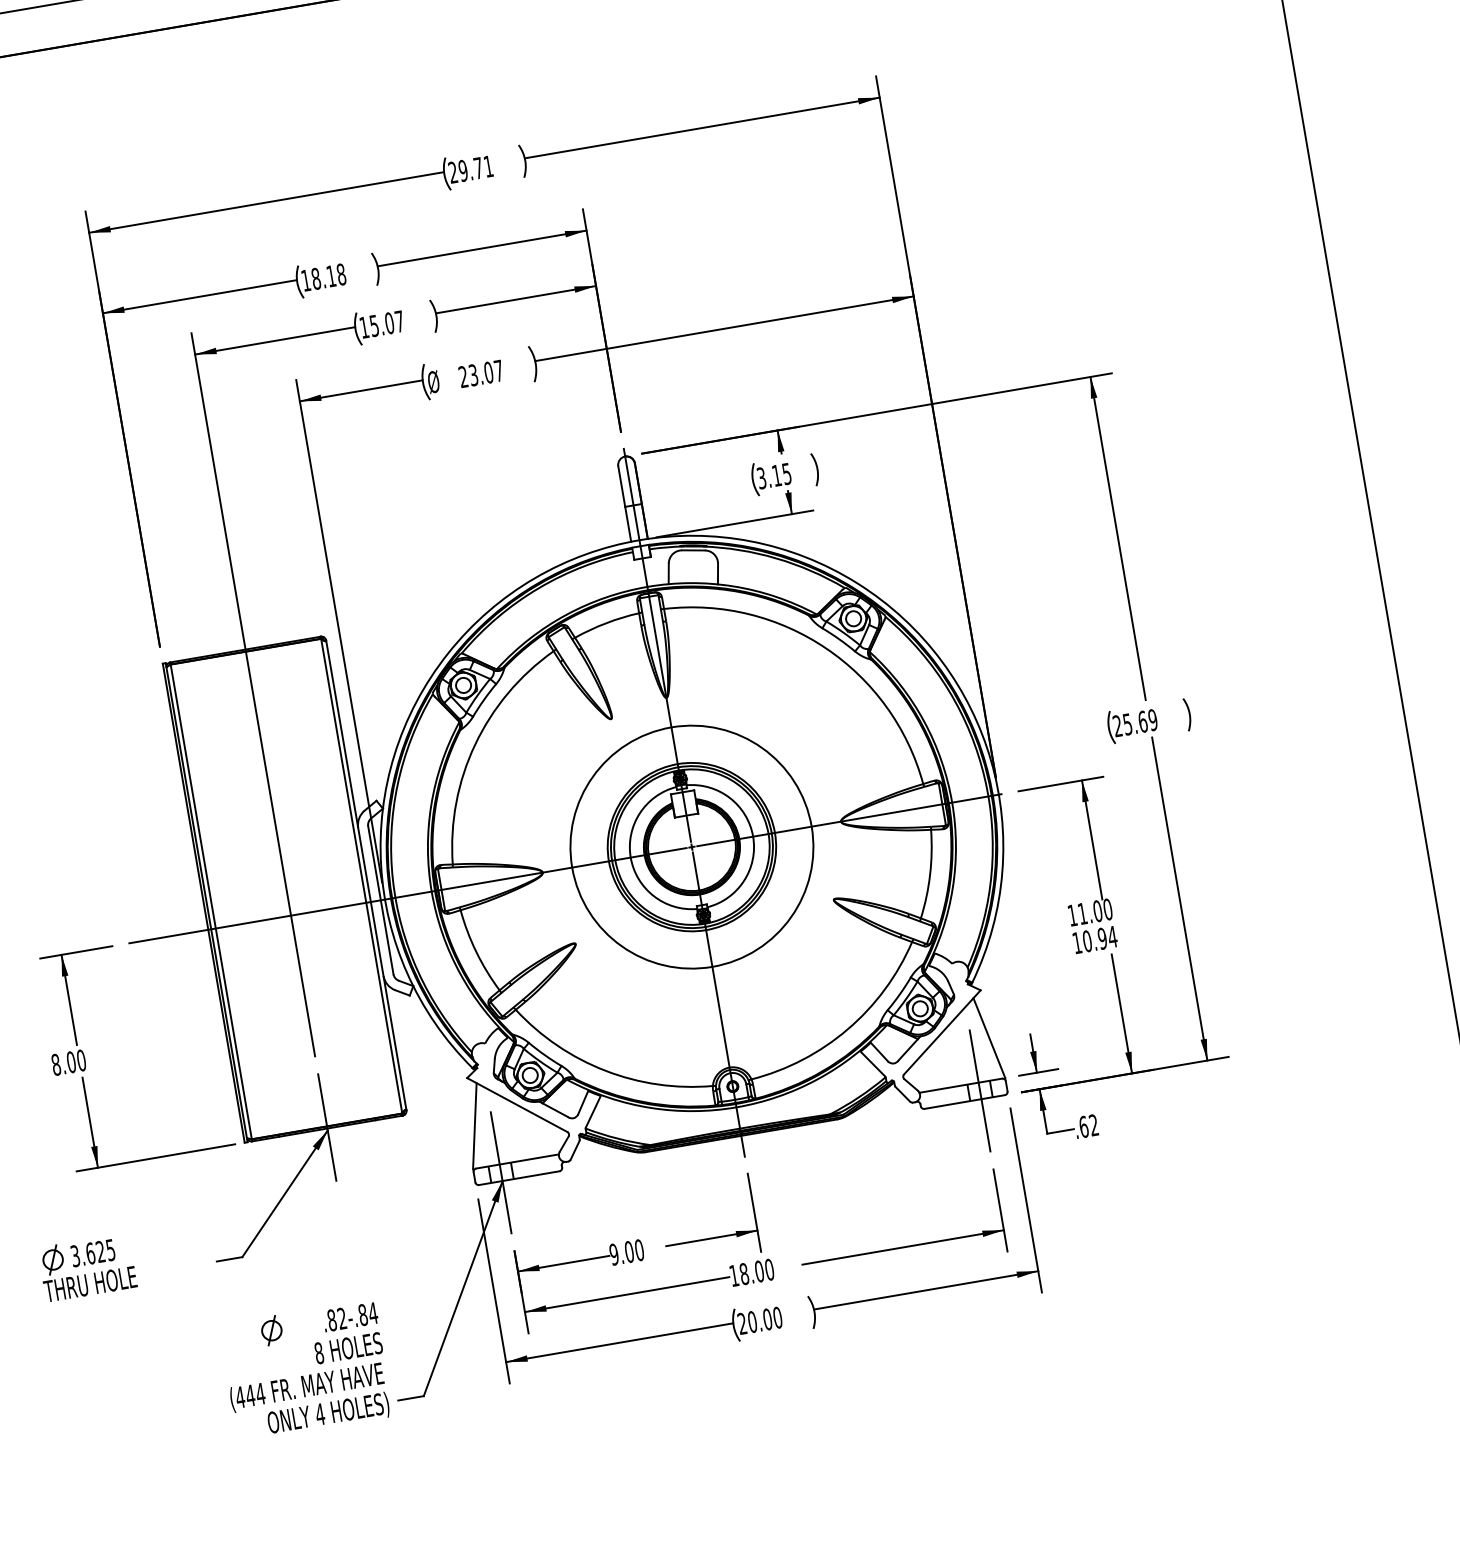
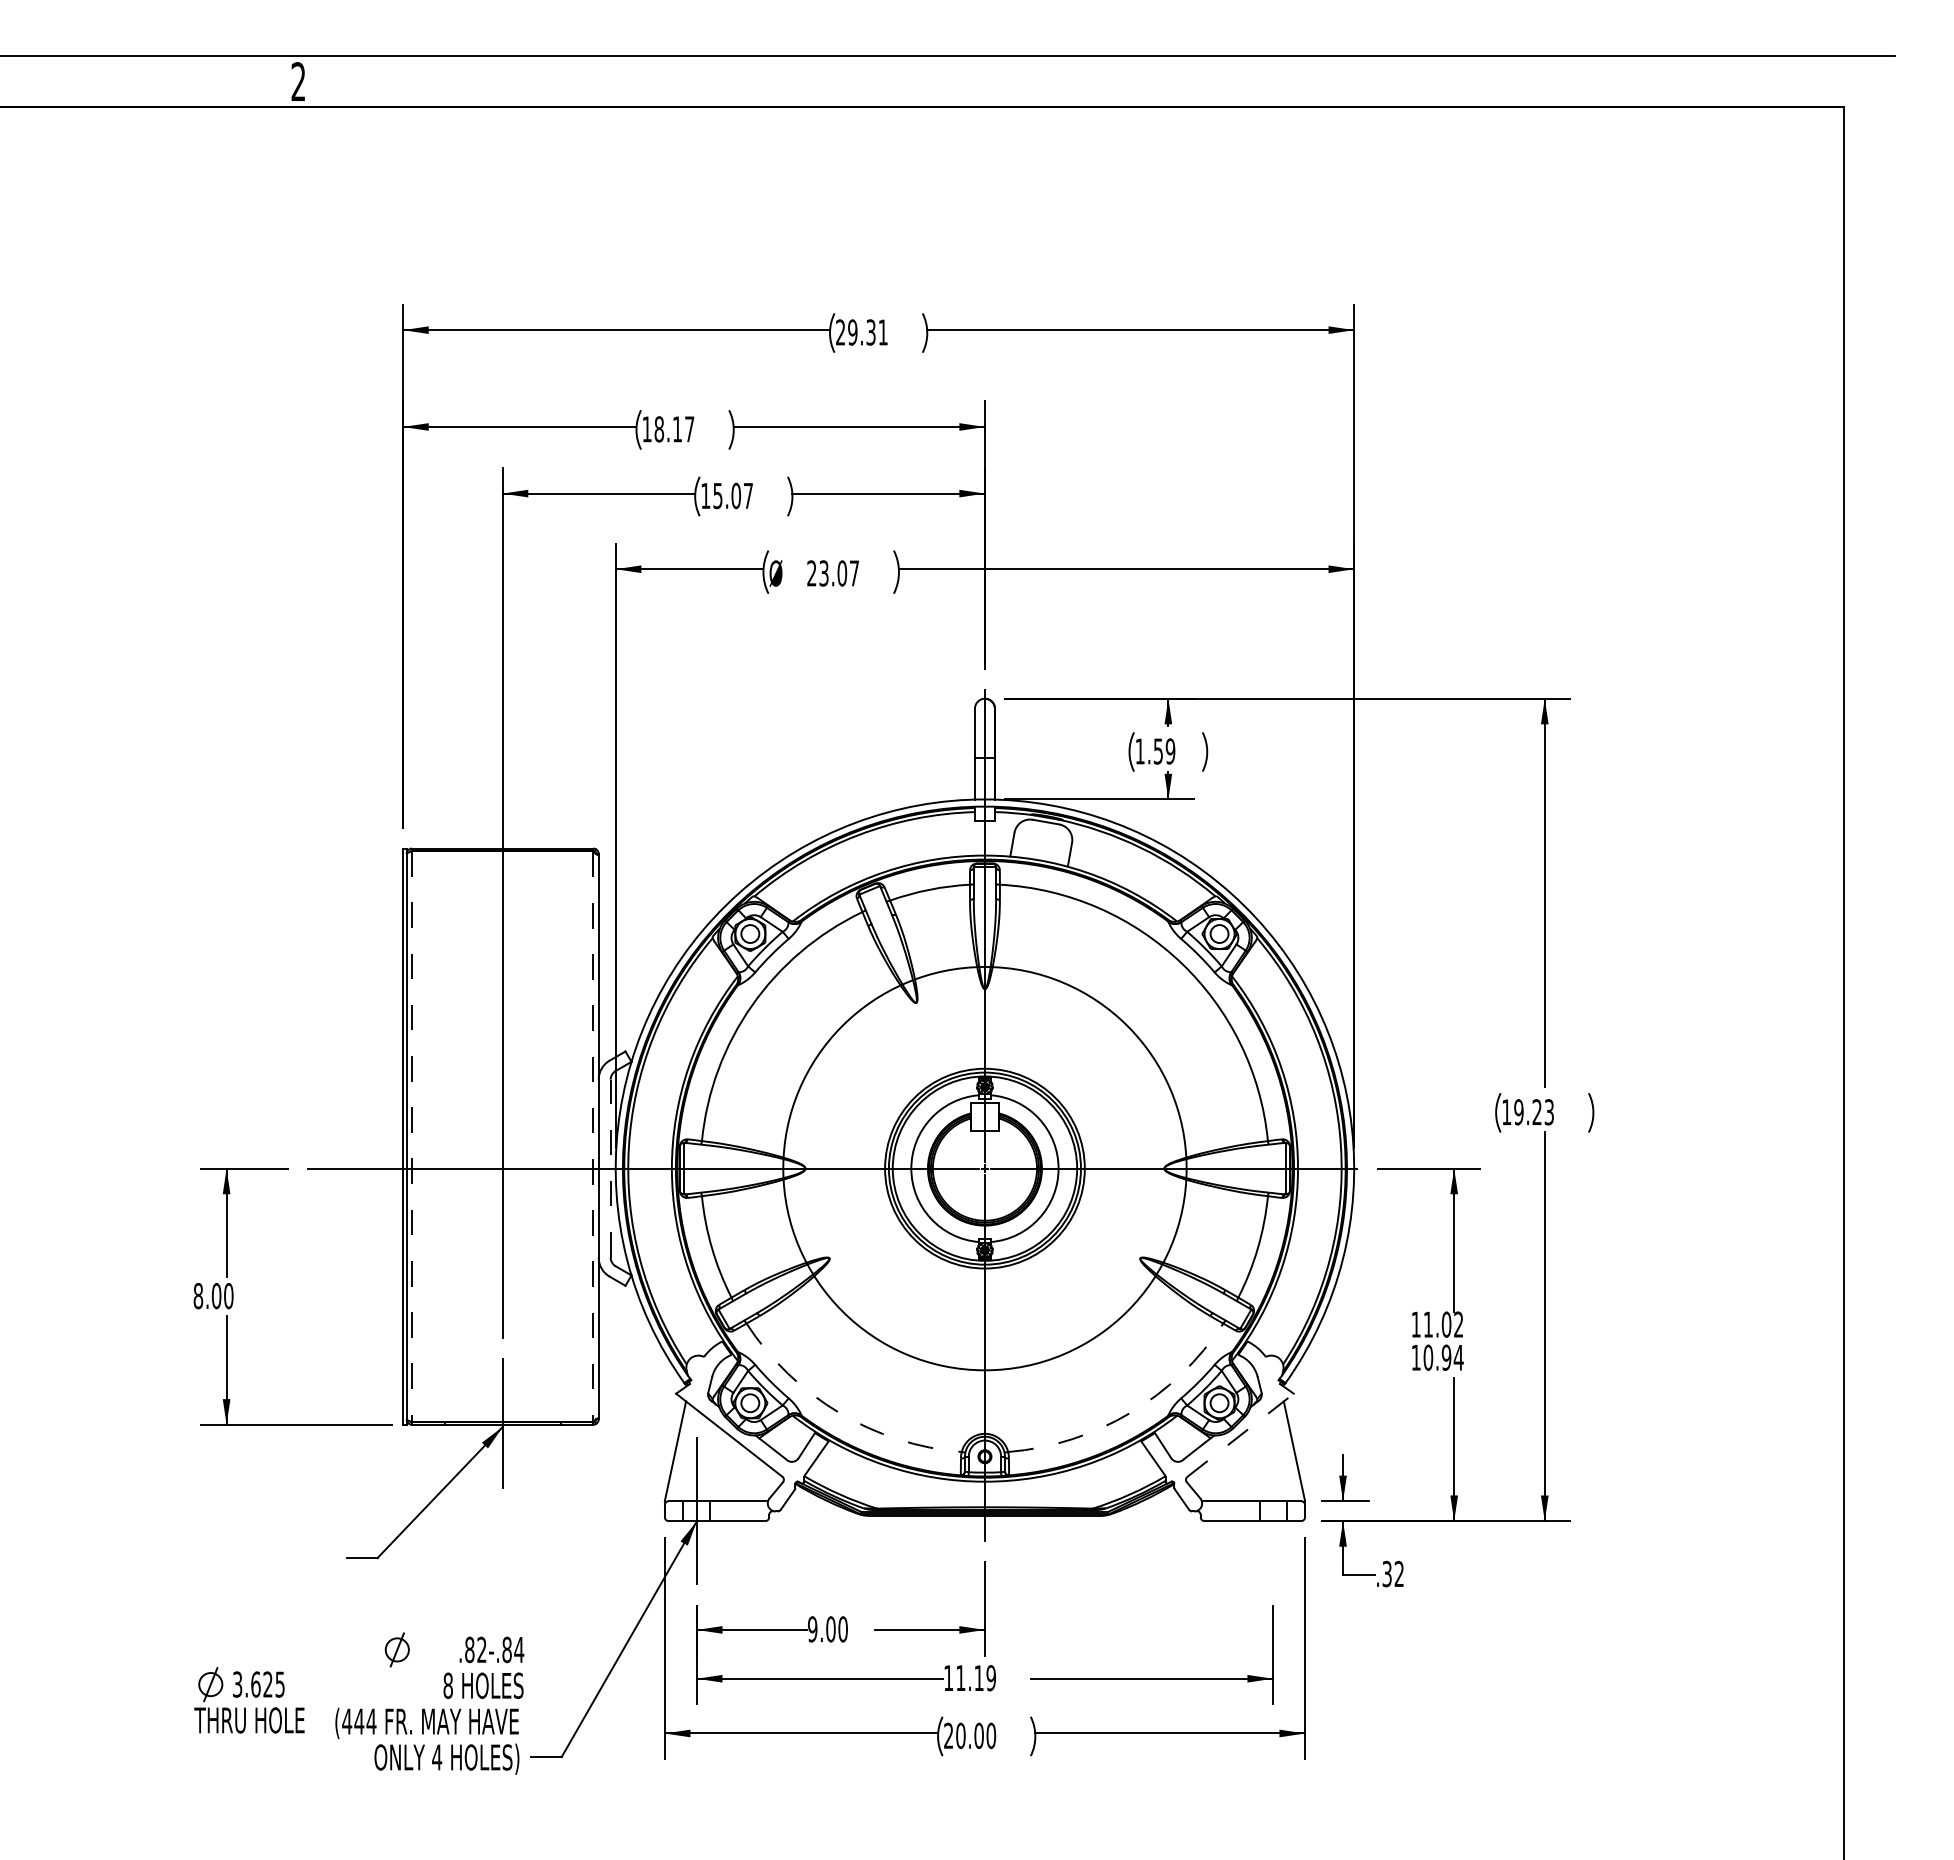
text: (477, 168) -> (870, 332), 29.71 -> 29.31
text: (341, 274) -> (689, 429), 18.18 -> 18.17
text: (774, 476) -> (1155, 751), 3.15 -> 1.59
text: (1135, 723) -> (1528, 1112), 25.69 -> 19.23
circle: (691, 847) -> (984, 1168), size x1.4
line: (361, 876) -> (593, 1136), solid -> dashed
line: (380, 900) -> (610, 1168), solid -> dashed
line: (211, 902) -> (412, 1137), solid -> dashed
text: (1107, 909) -> (1458, 1324), 11.00 -> 11.02
arc: (847, 1029) -> (1130, 1412), solid -> dashed
line: (942, 1031) -> (1241, 1434), solid -> dashed
arc: (605, 1070) -> (839, 1412), solid -> dashed
line: (980, 1091) -> (1273, 1511), removed
text: (1084, 1126) -> (1387, 1573), .62 -> .32
part: (87, 1267) -> (249, 1700), moved
text: (756, 1272) -> (975, 1678), 18.00 -> 11.19

